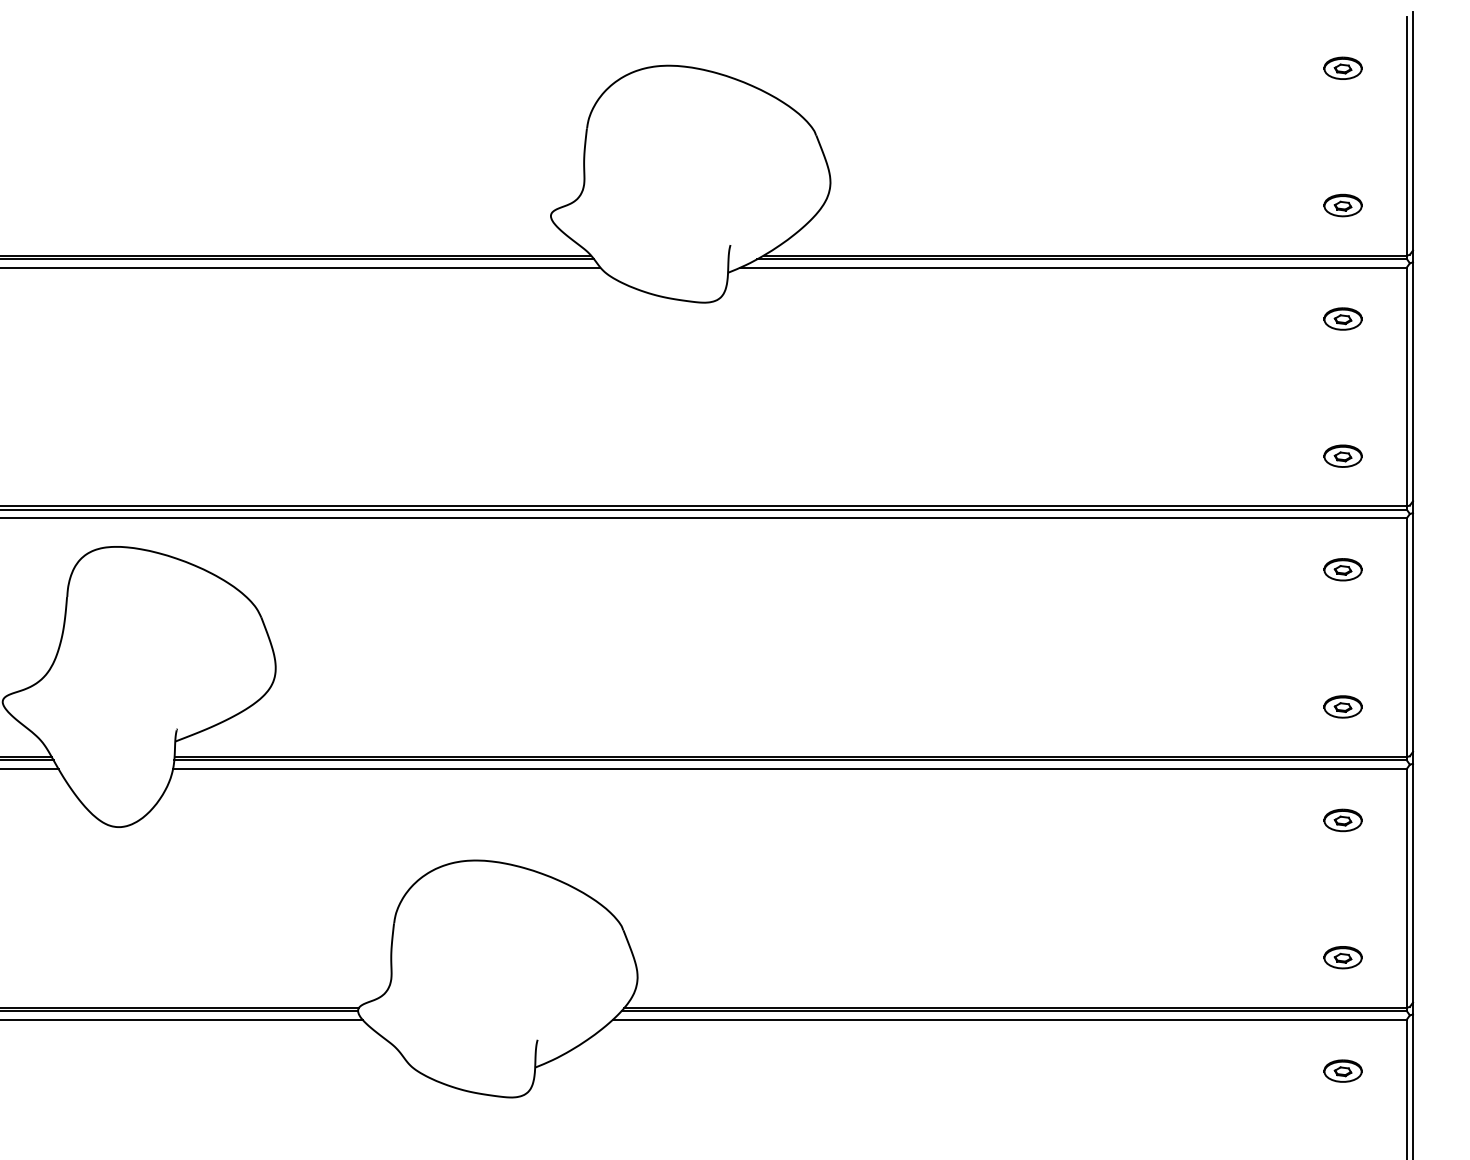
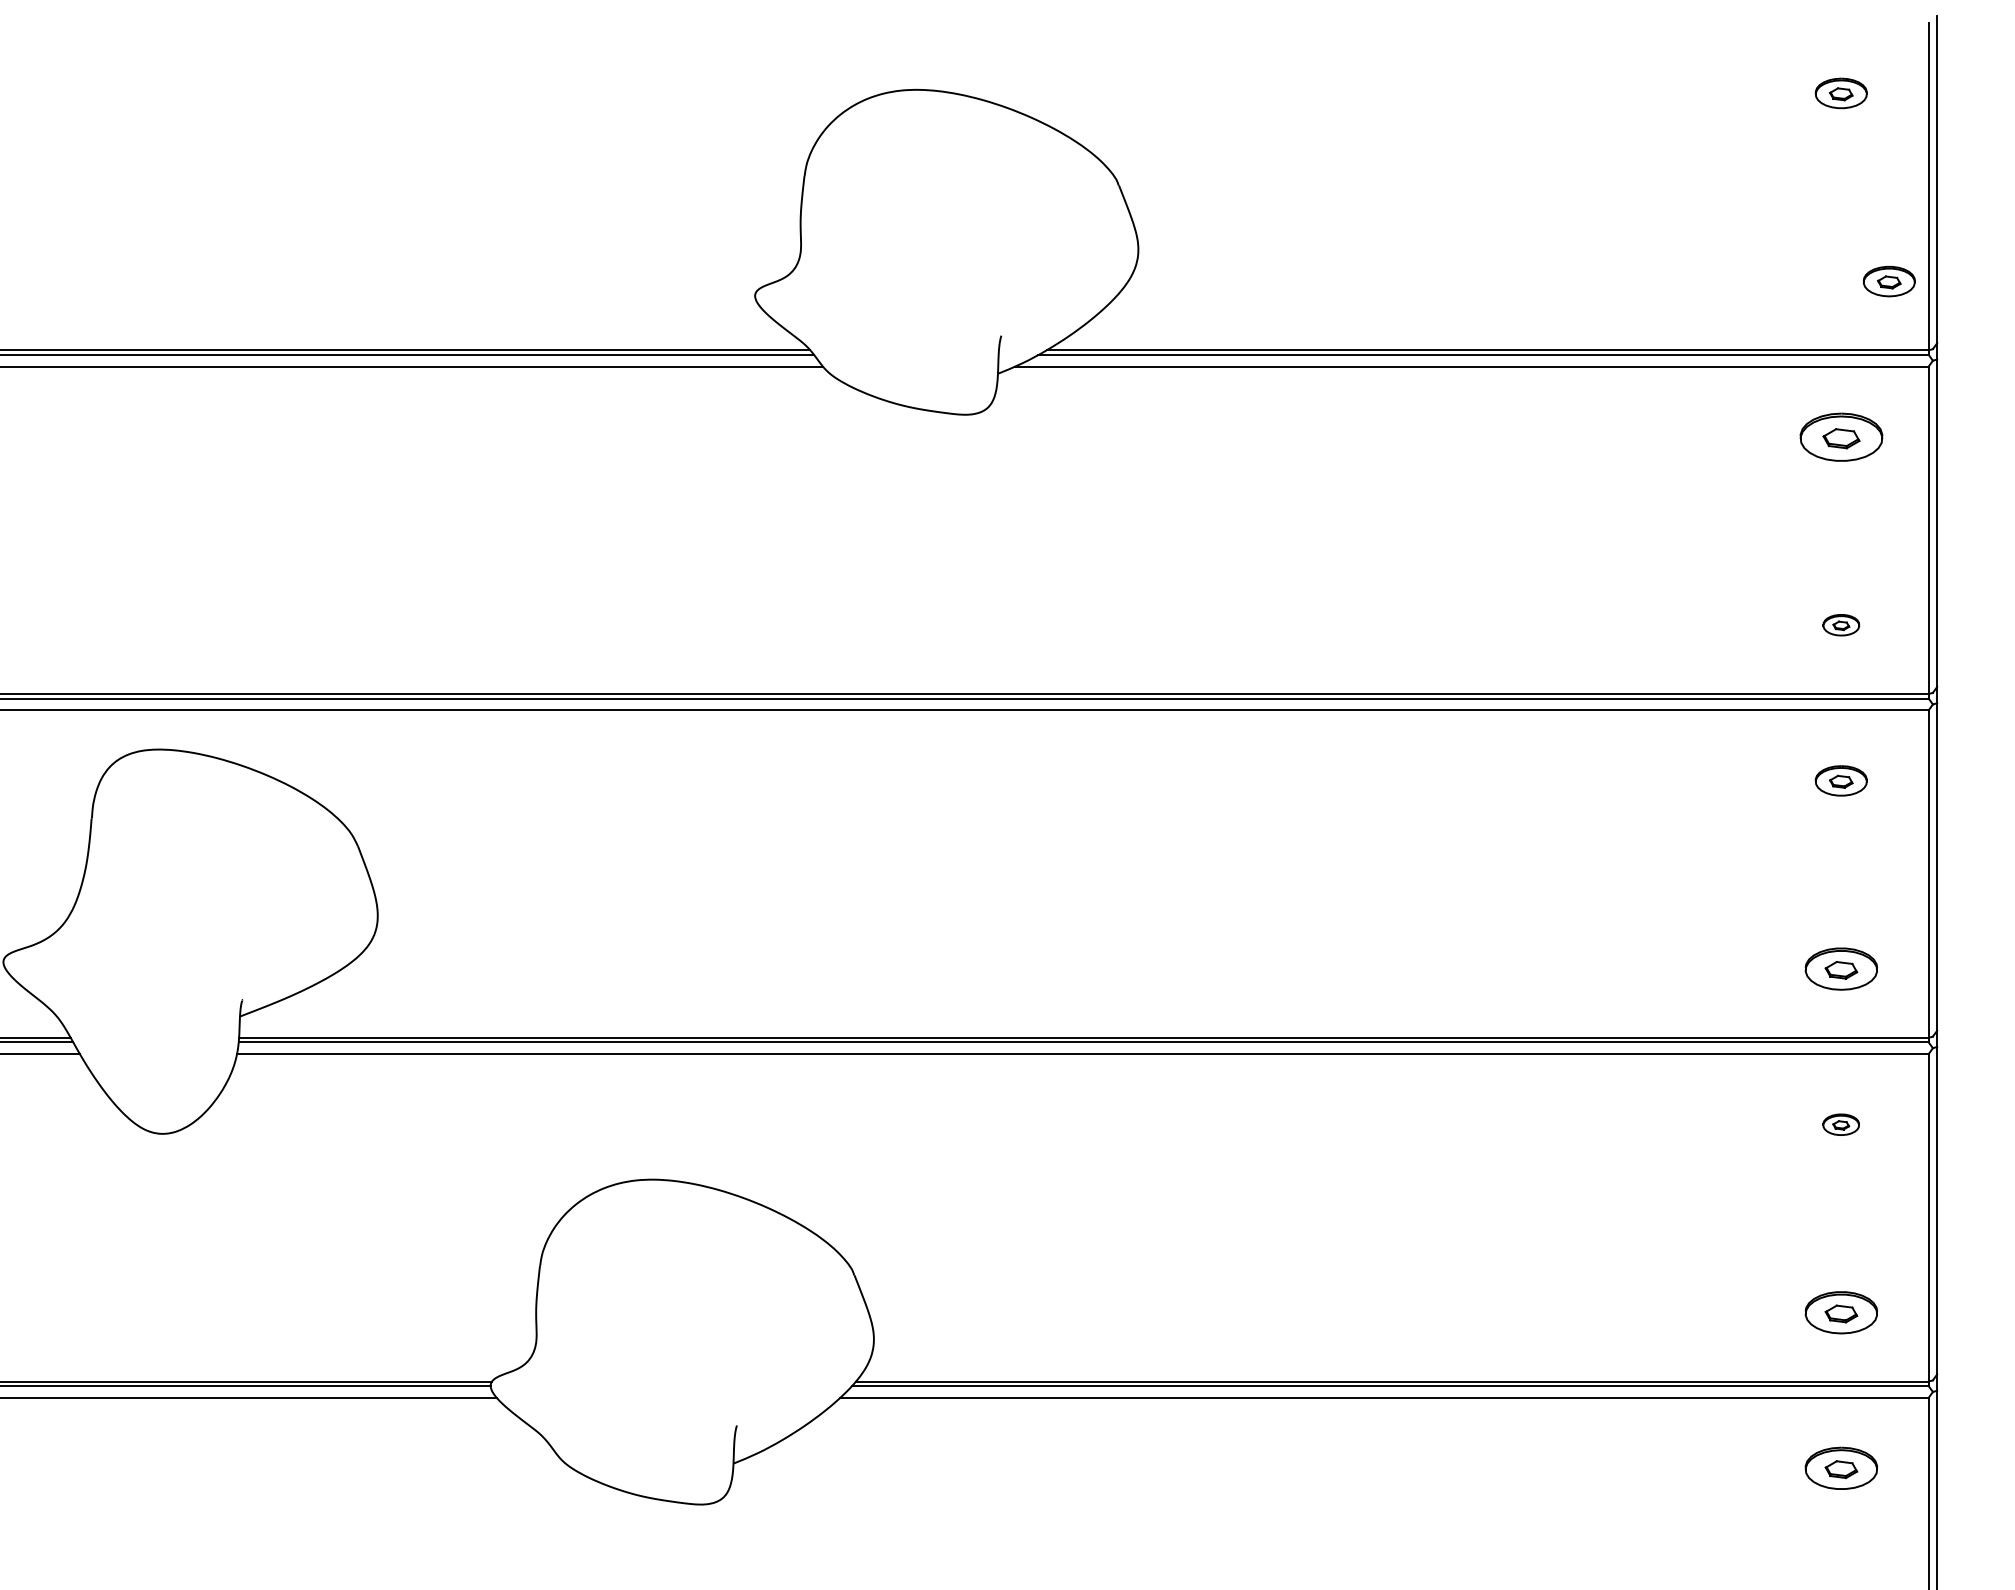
part: (1342, 205) -> (1888, 281), moved
part: (1342, 318) -> (1840, 436), size x1.6
part: (1343, 455) -> (1841, 624), size x0.7
part: (1342, 706) -> (1840, 968), size x1.4
part: (1342, 820) -> (1840, 1124), size x0.7
part: (1342, 957) -> (1840, 1312), size x1.4
part: (1342, 1071) -> (1840, 1468), size x1.4

